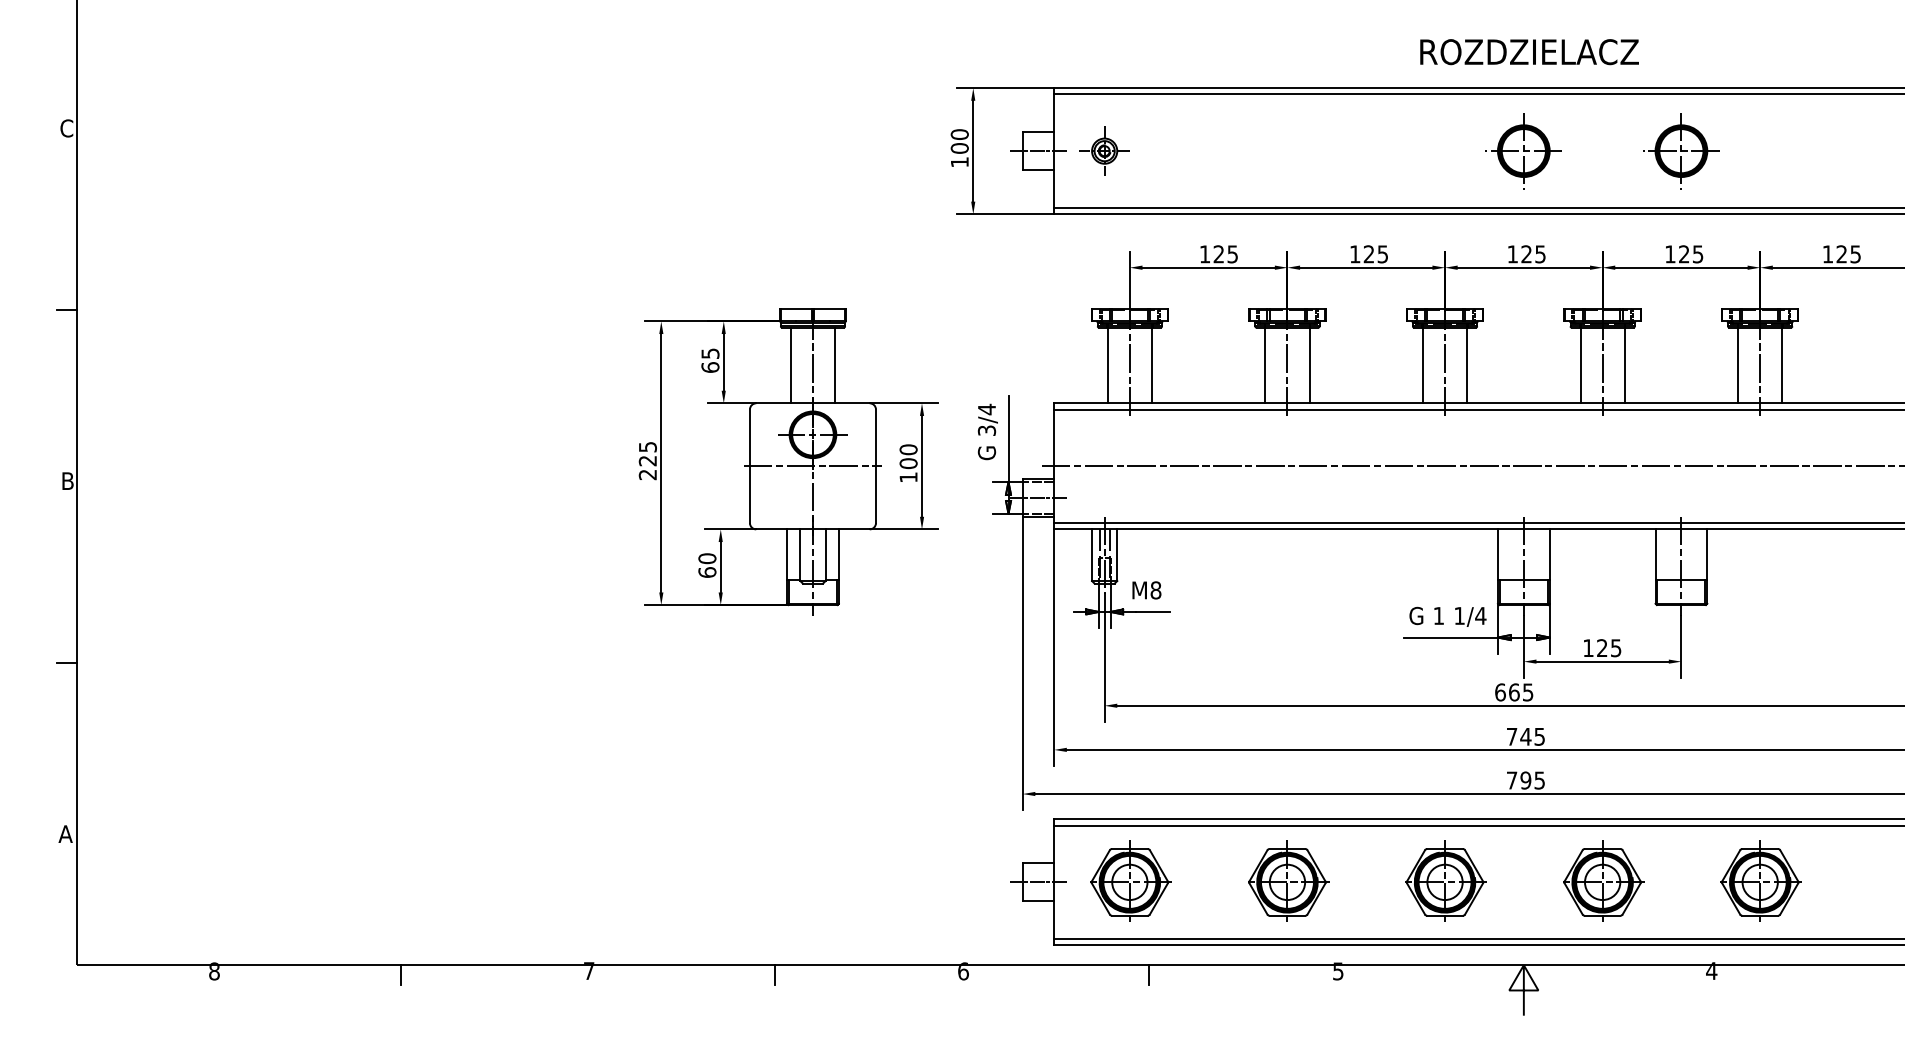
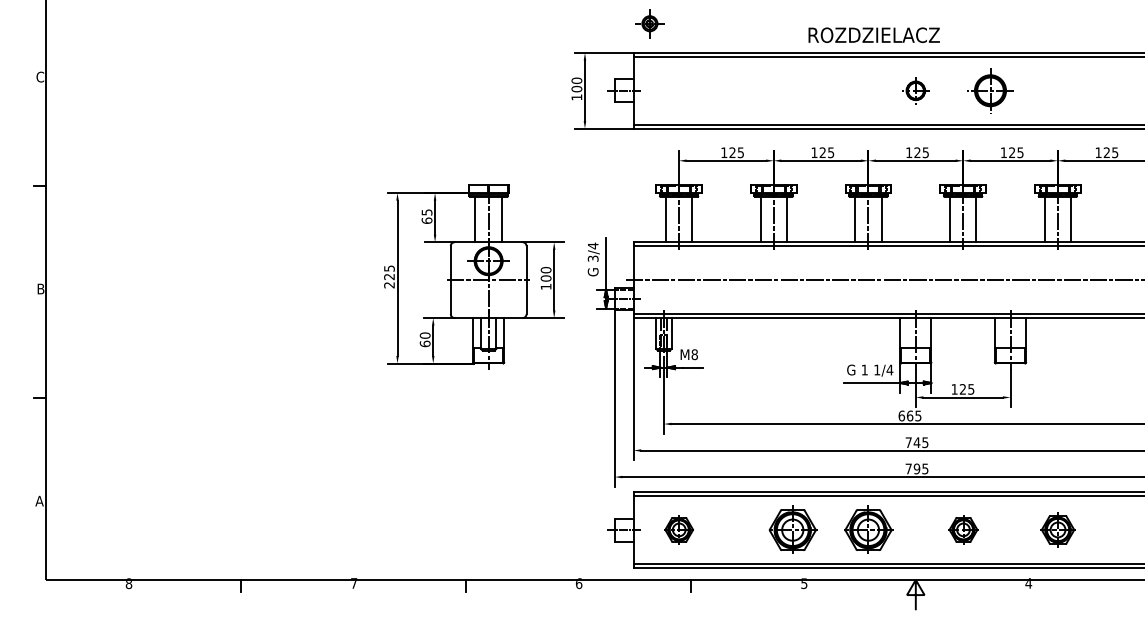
text: (1528, 50) -> (873, 34), moved
part: (1103, 150) -> (649, 23), moved
part: (1523, 150) -> (915, 90), size x0.6
part: (1681, 150) -> (990, 90), moved
part: (1130, 881) -> (679, 529), size x0.6
part: (1287, 881) -> (792, 529), moved
part: (1603, 881) -> (963, 529), size x0.6
part: (1761, 881) -> (1058, 529), size x0.7

